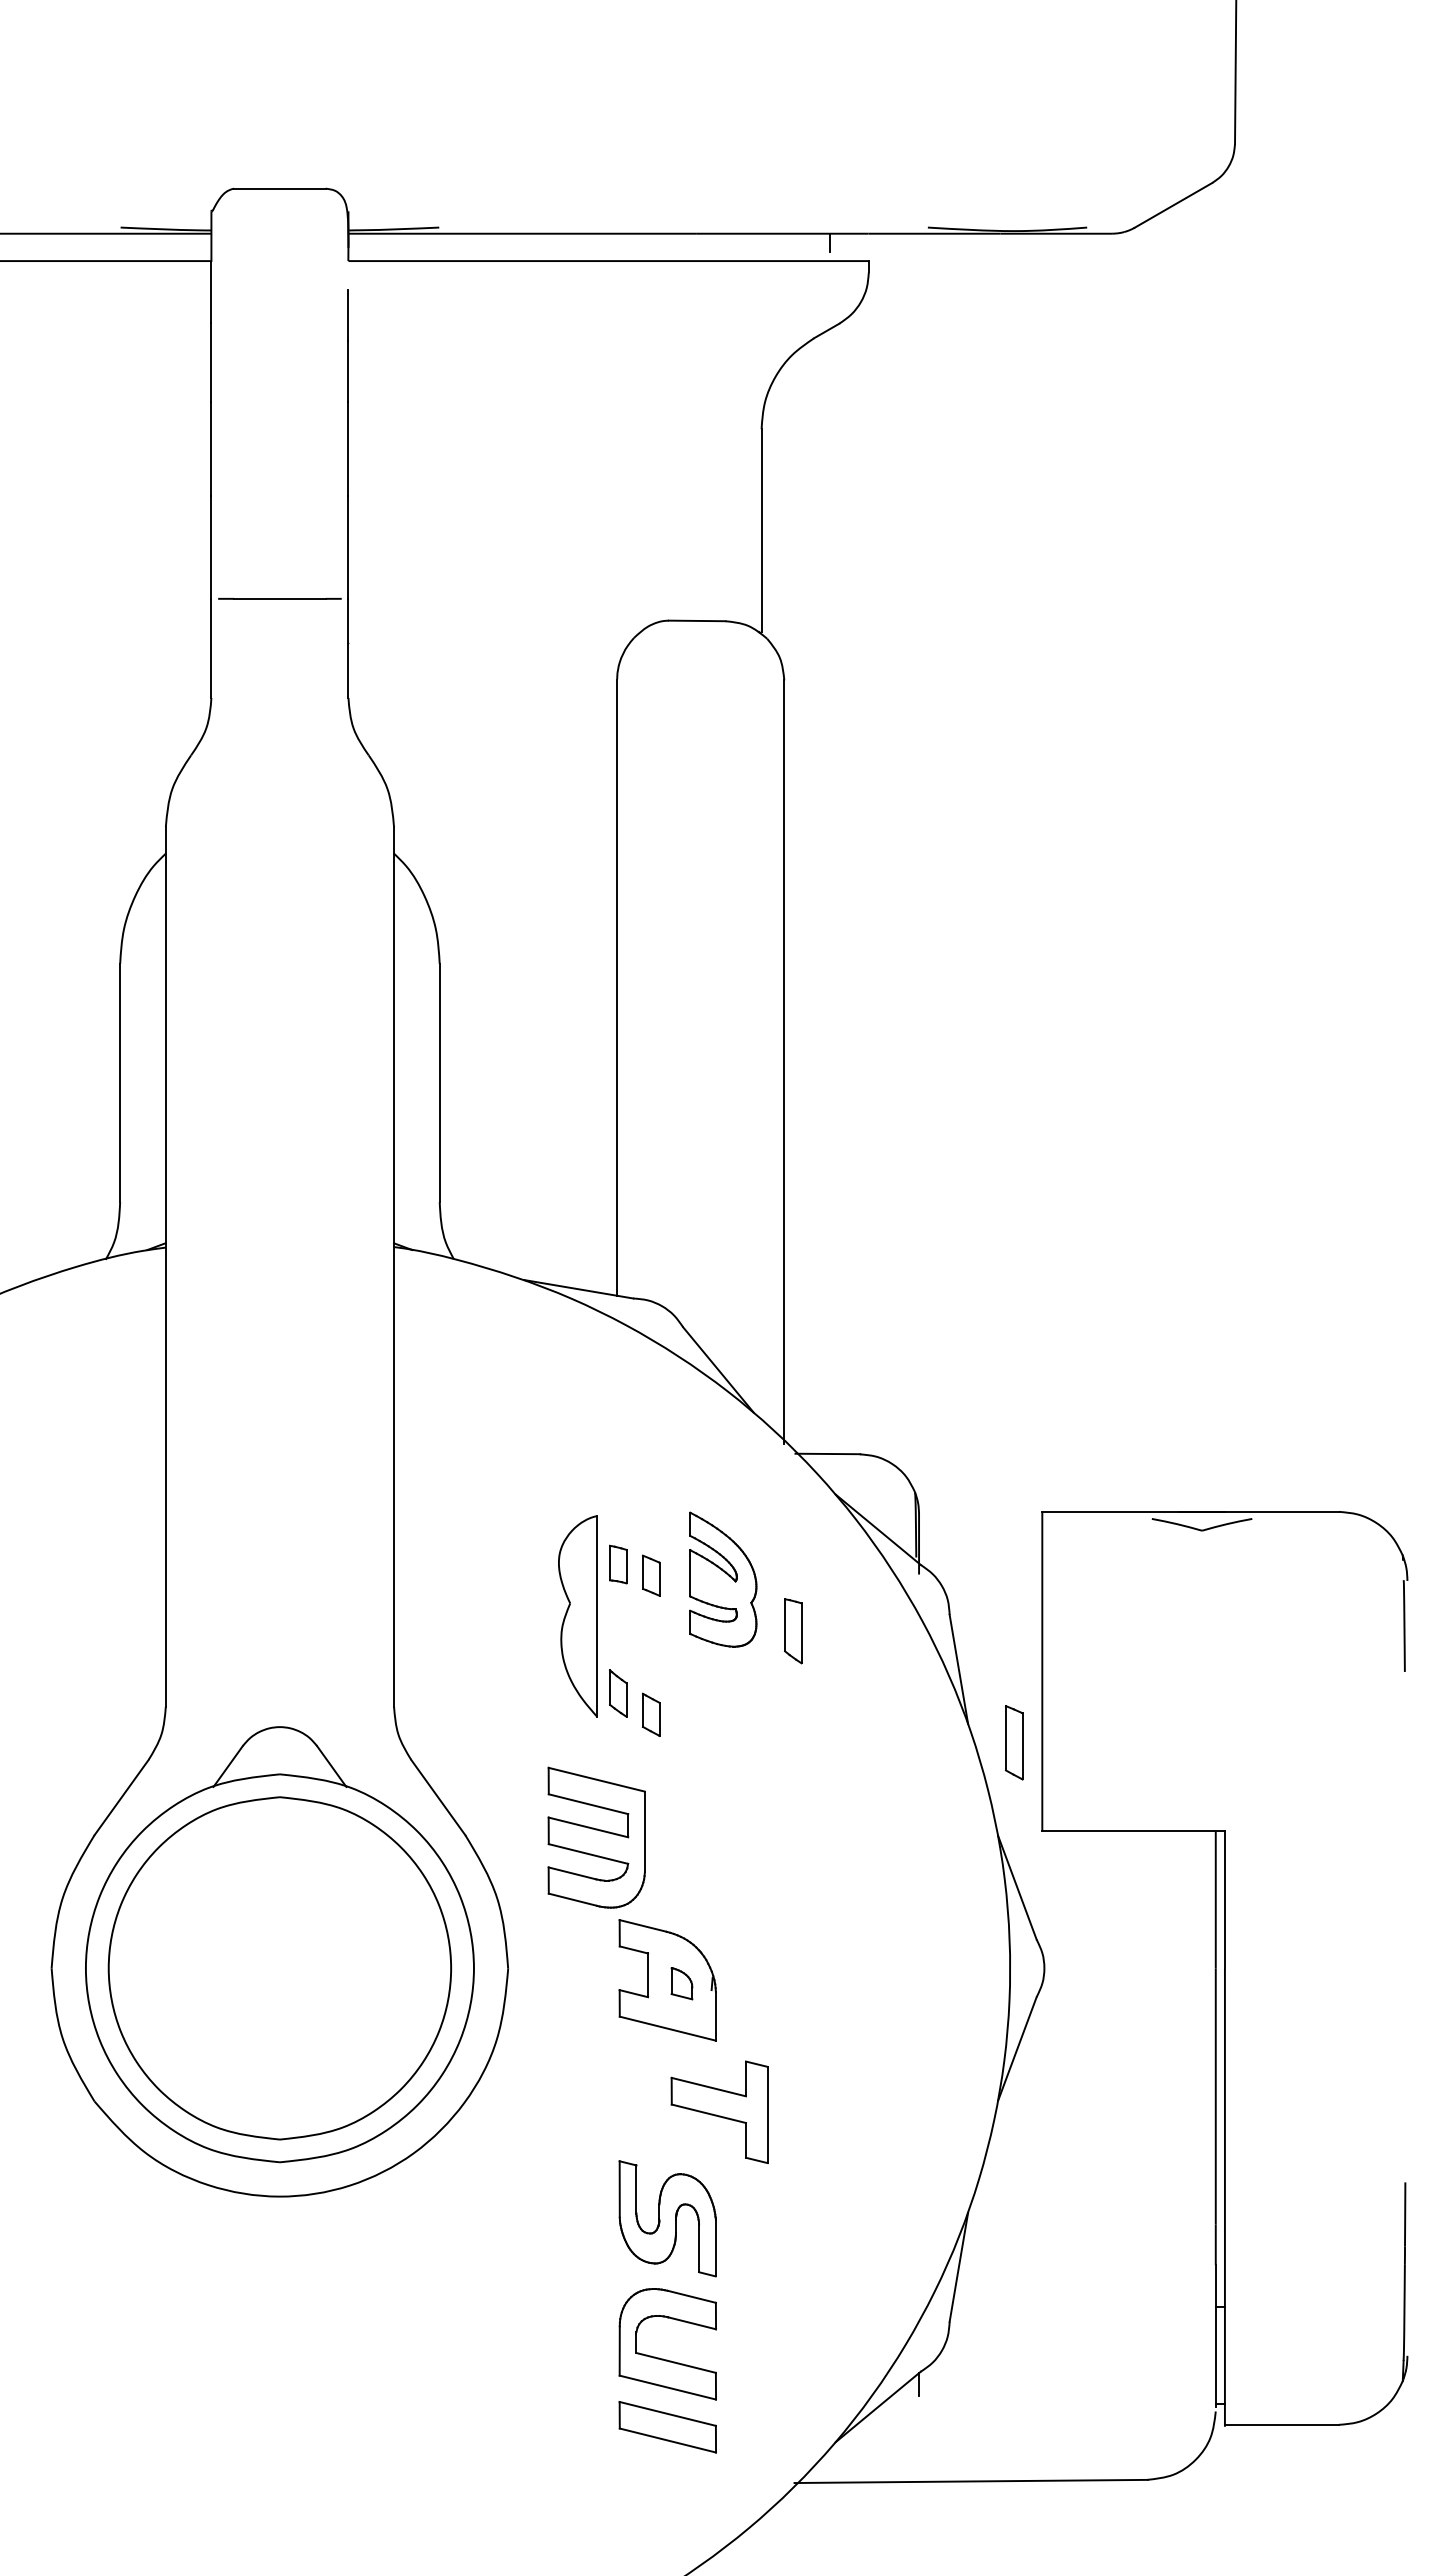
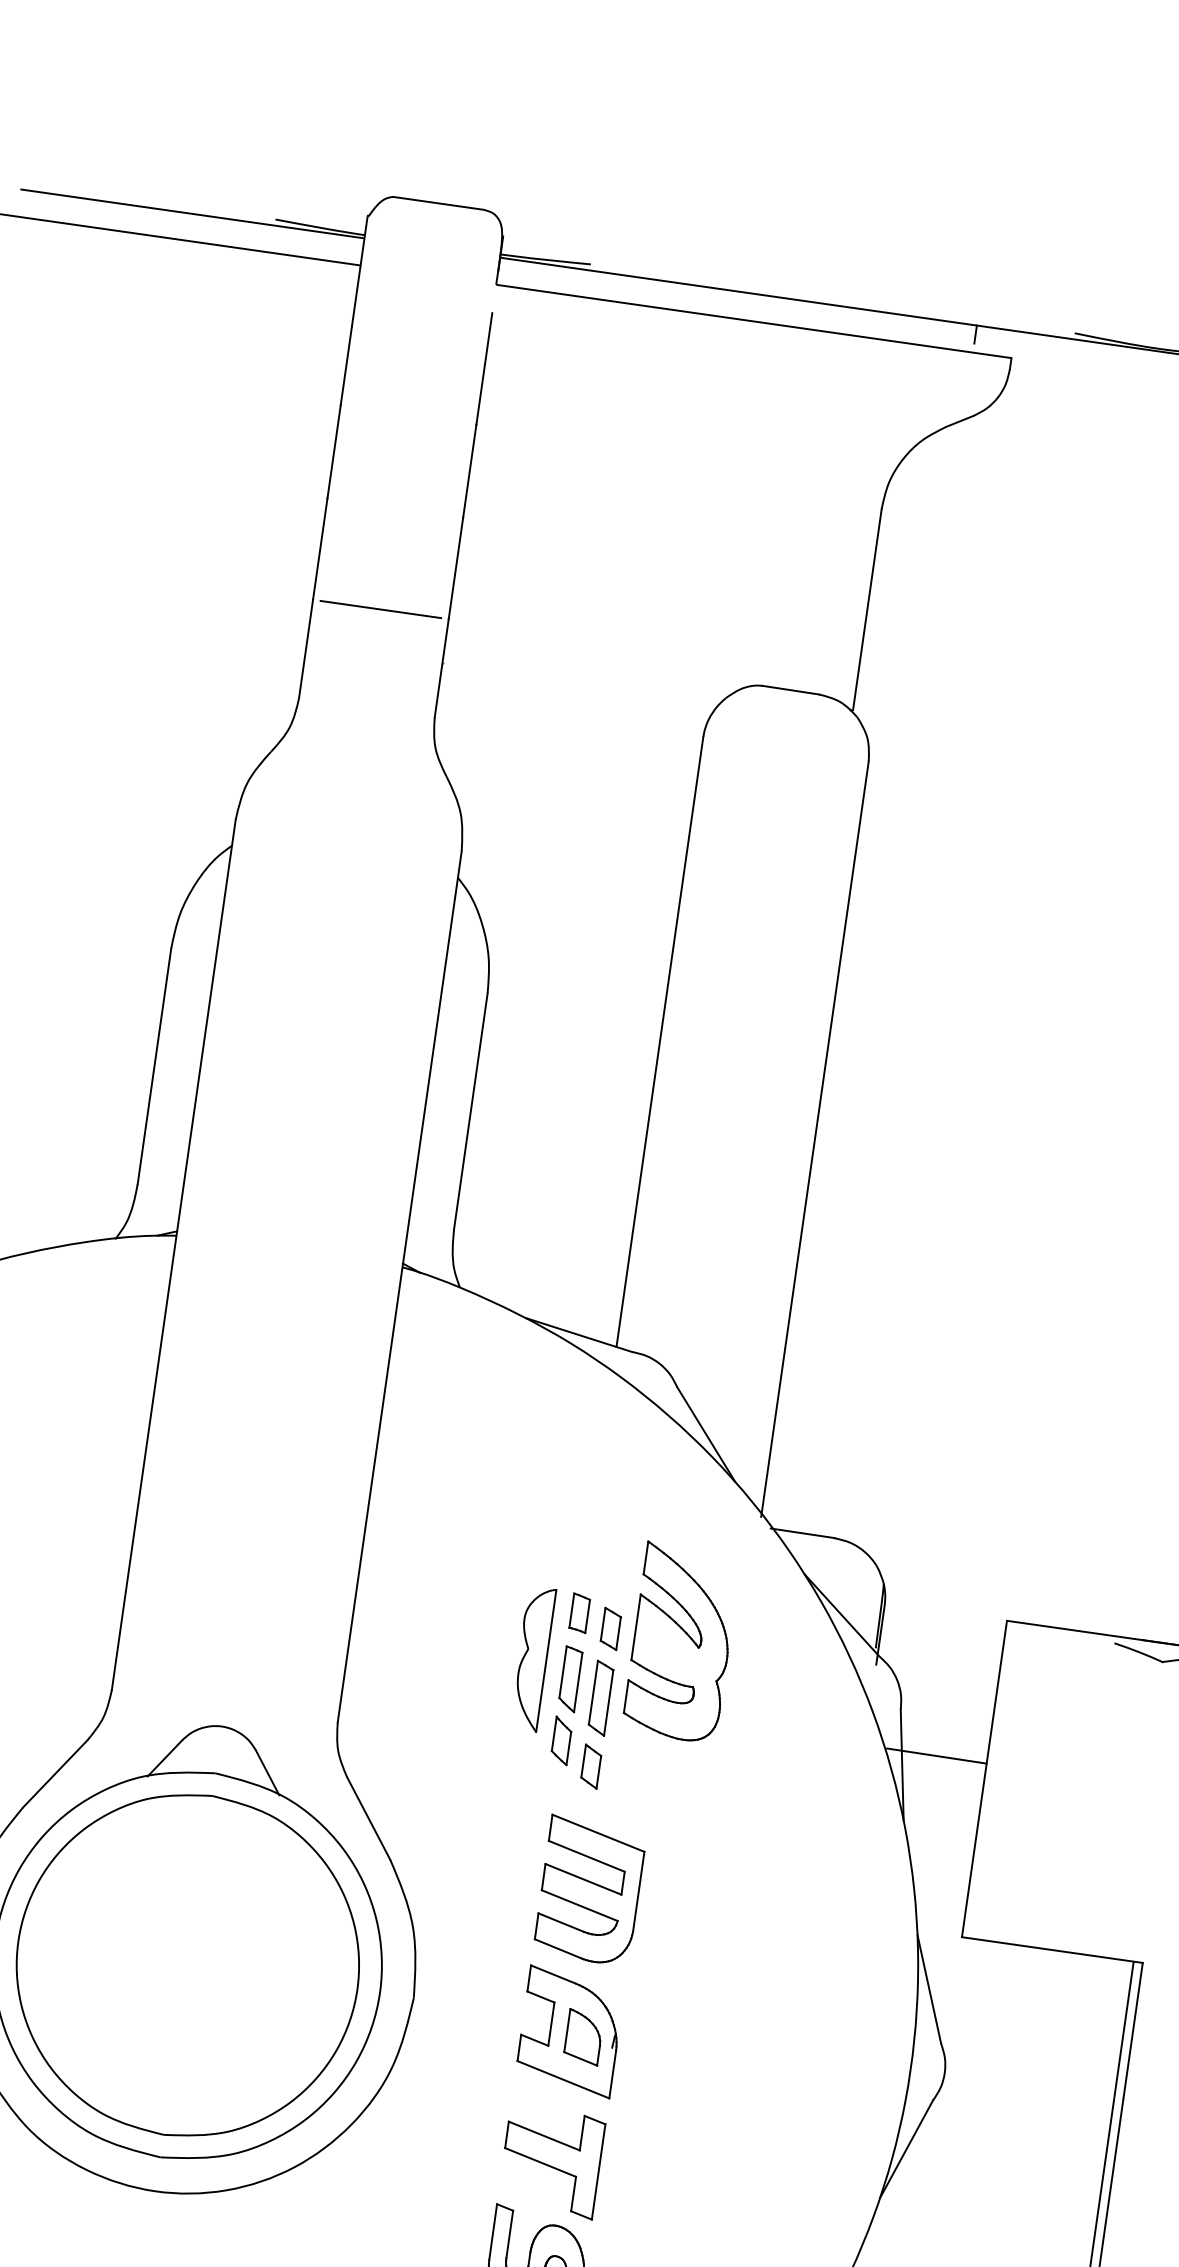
part: (723, 1579) -> (681, 1642), size x1.43
part: (577, 1616) -> (532, 1658), size x0.71
part: (793, 1631) -> (570, 1679), moved
line: (991, 1655) -> (936, 1755), added
part: (1014, 1742) -> (601, 1698), moved
part: (596, 1837) -> (590, 1890), moved
part: (681, 1983) -> (583, 2036), size x1.67
part: (719, 2111) -> (551, 2161), moved

